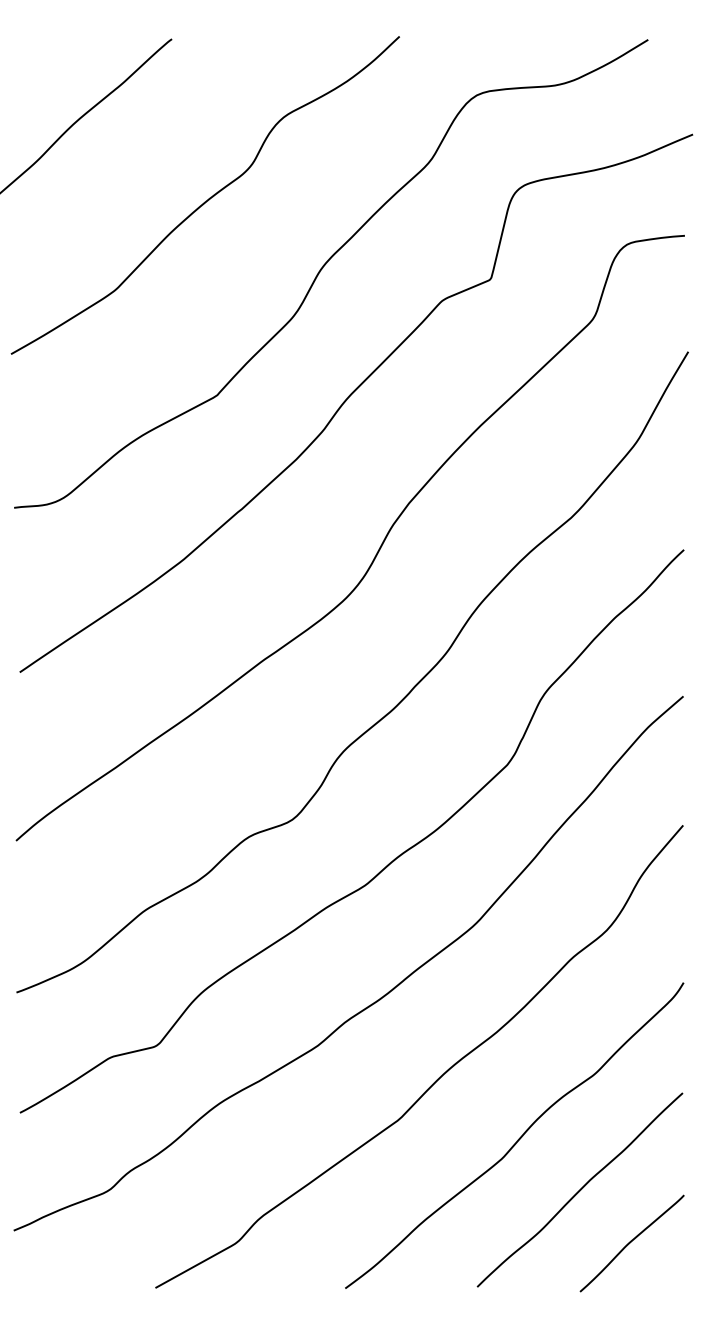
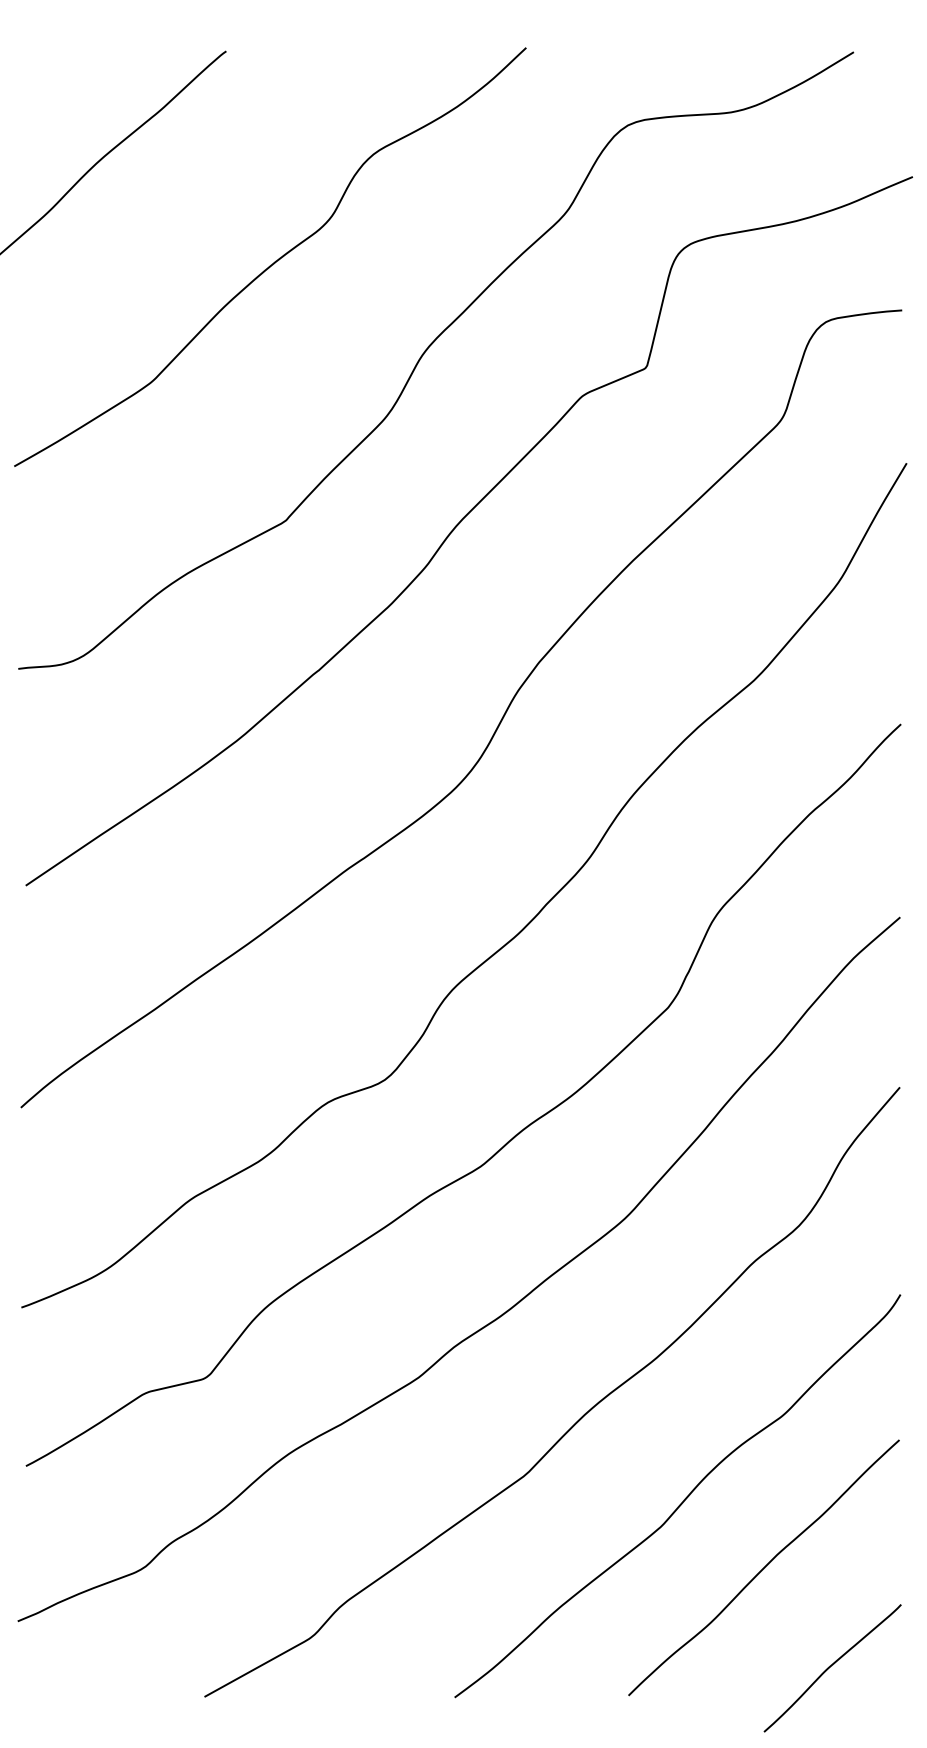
curve: (631, 1242) -> (831, 1666), moved

